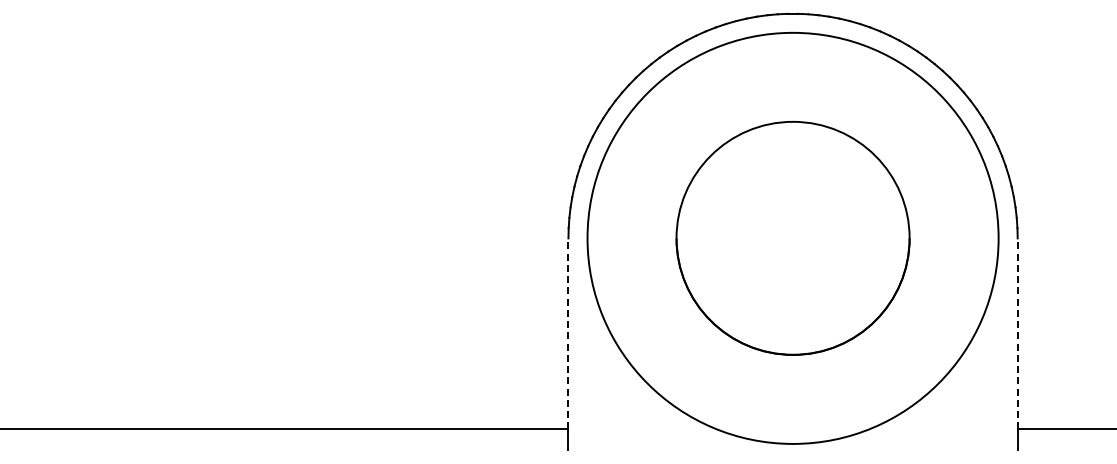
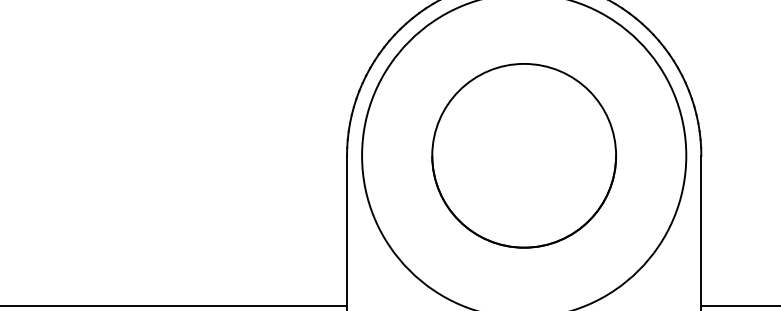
line: (568, 333) -> (347, 230), dashed -> solid
line: (1017, 333) -> (701, 230), dashed -> solid

